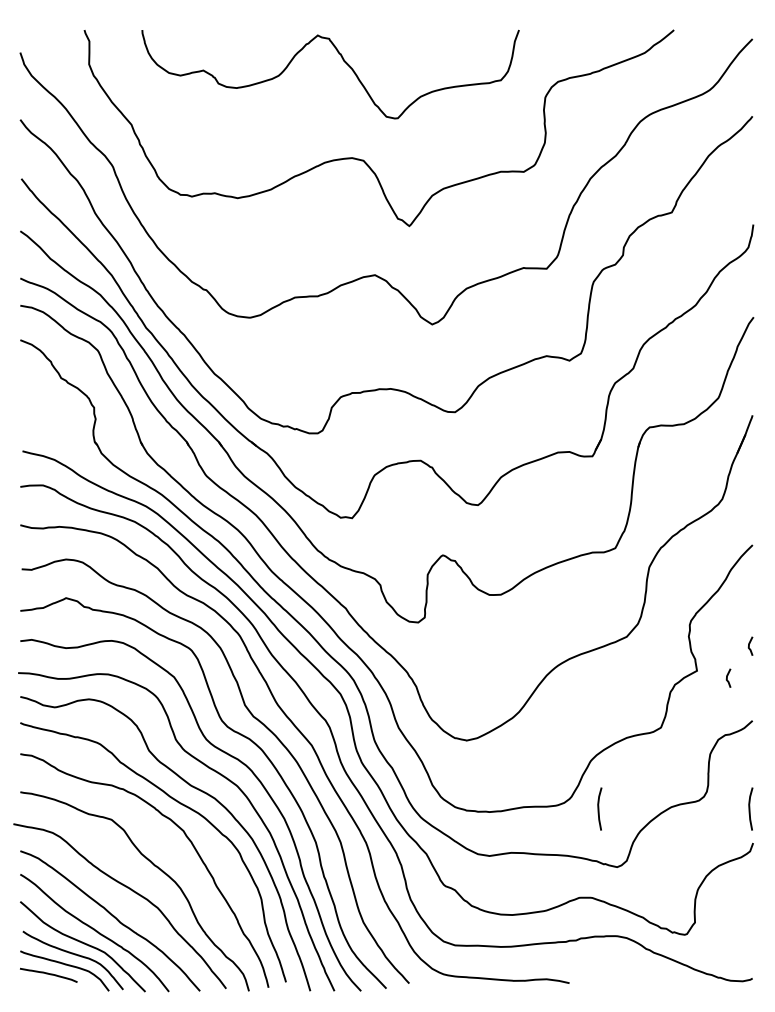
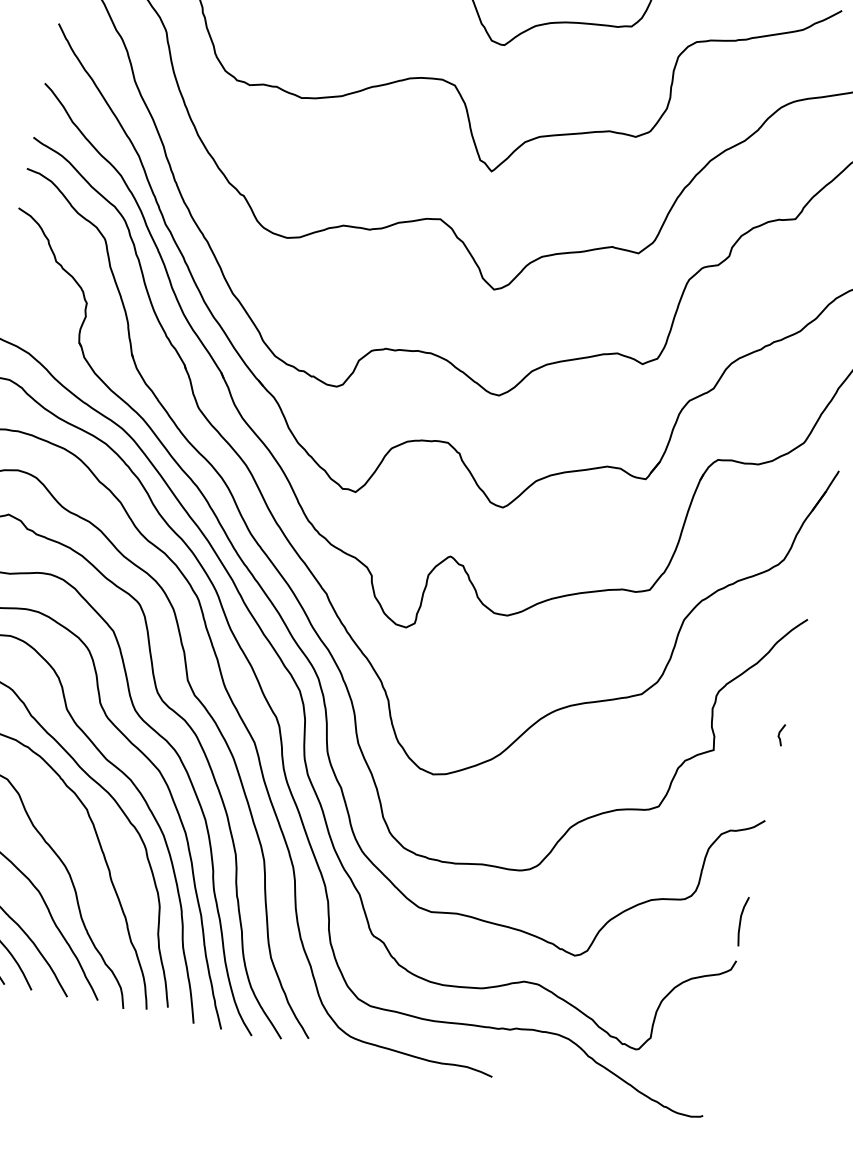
line: (727, 677) -> (746, 765), removed
curve: (599, 808) -> (568, 884), removed

